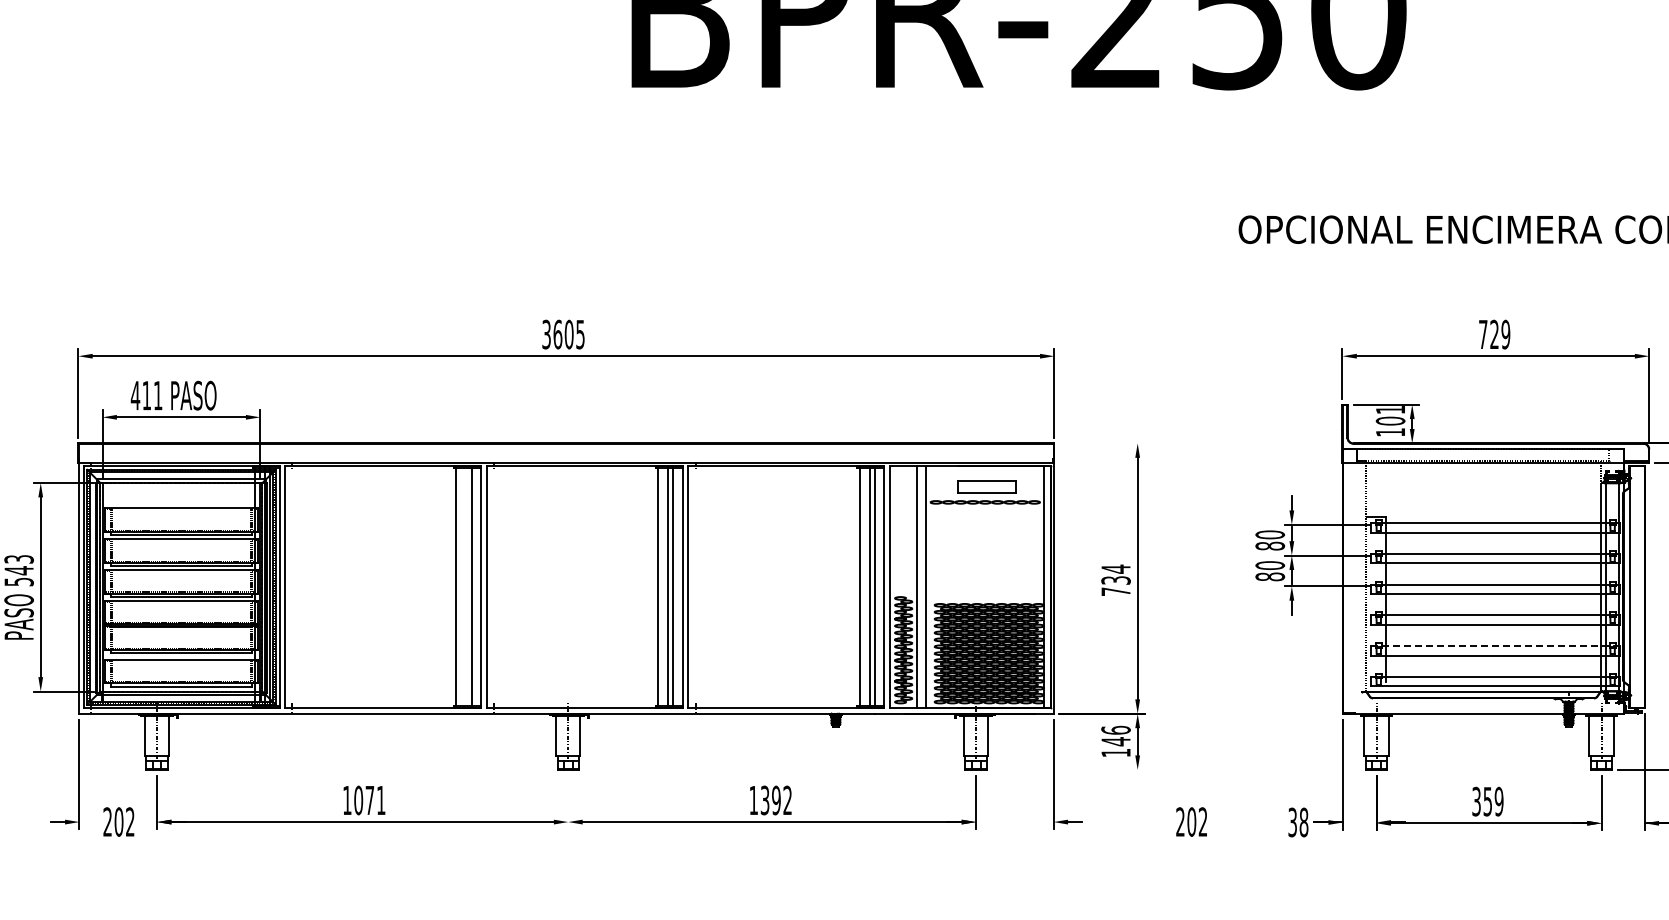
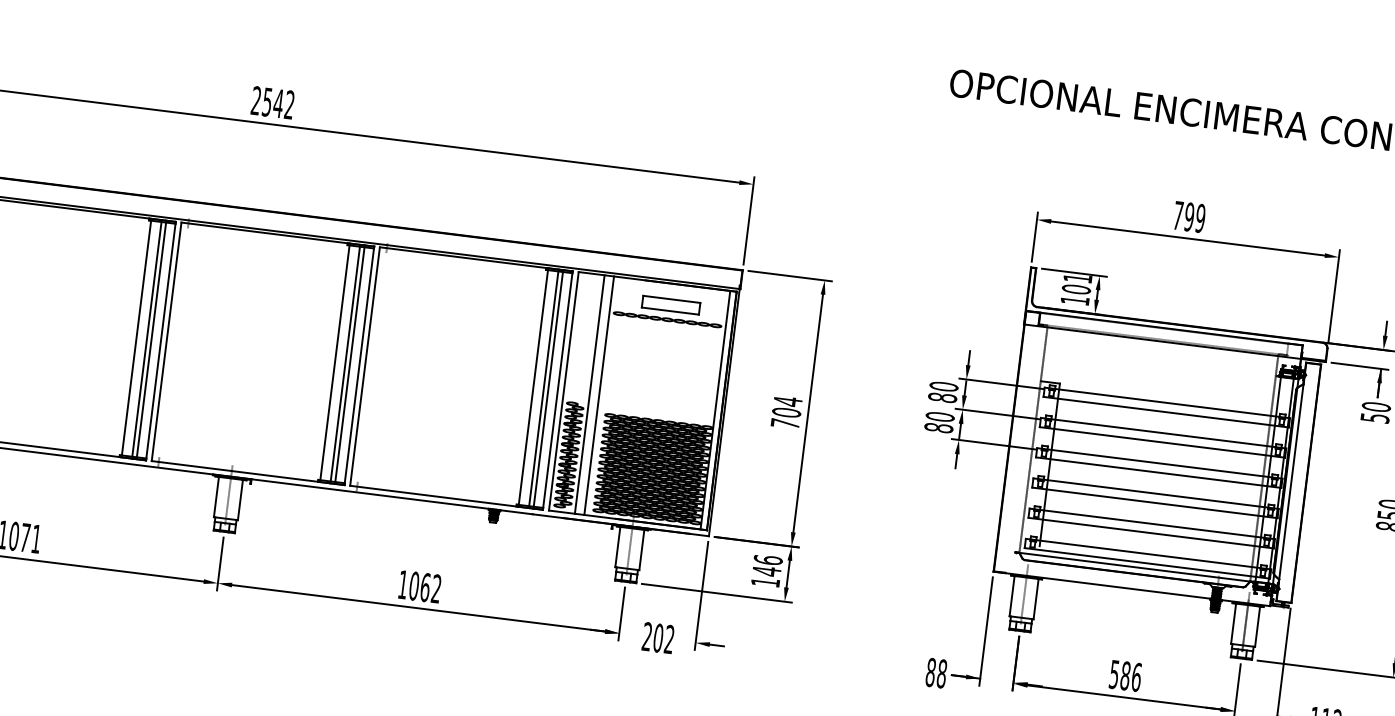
text: (563, 334) -> (272, 102), 3605 -> 2542
text: (1494, 334) -> (1189, 216), 729 -> 799
line: (1102, 443) -> (790, 276), added
text: (1115, 580) -> (786, 412), 734 -> 704
line: (466, 586) -> (146, 338), added
line: (1495, 646) -> (1152, 524), dashed -> solid
line: (1068, 769) -> (716, 592), added
text: (770, 800) -> (419, 586), 1392 -> 1062
text: (1487, 801) -> (1125, 675), 359 -> 586
line: (568, 802) -> (220, 564), added
text: (1191, 821) -> (658, 637), moved
text: (1292, 822) -> (930, 672), 38 -> 88

